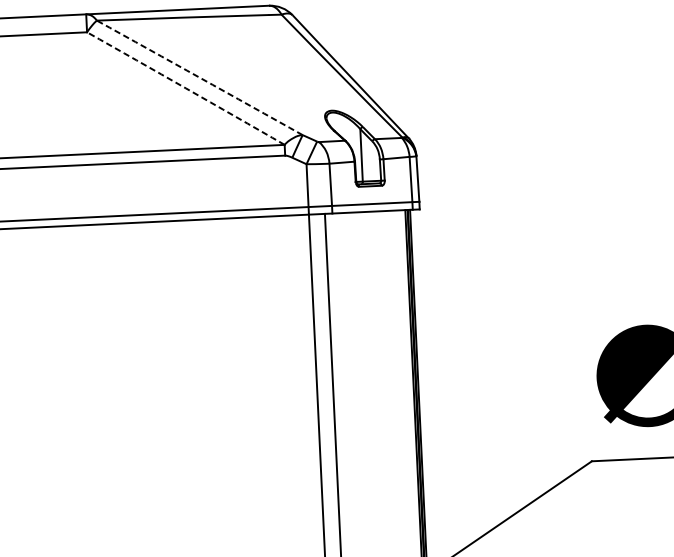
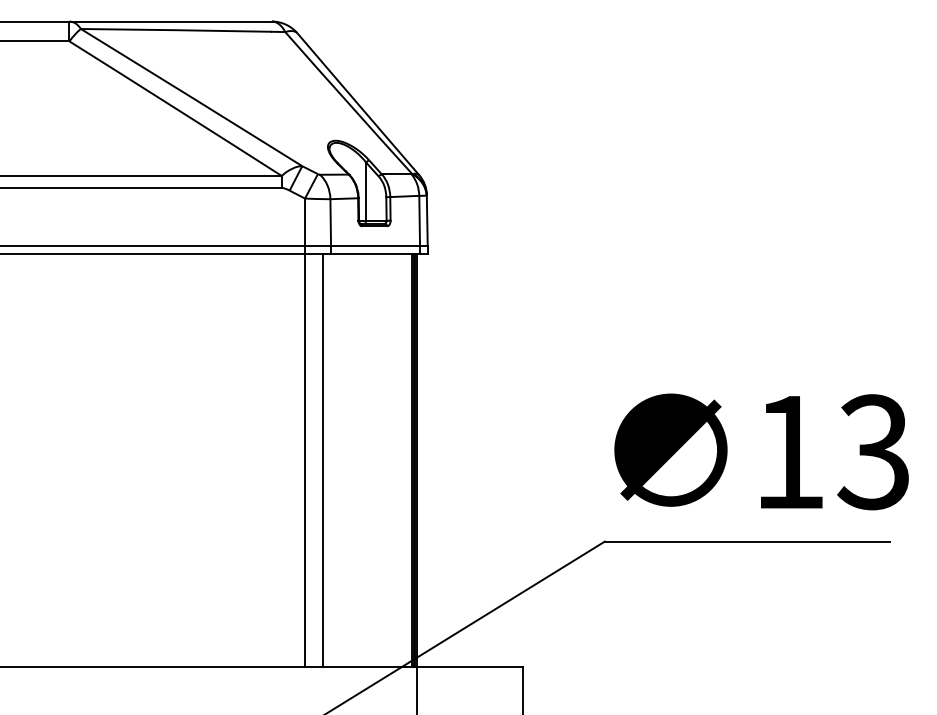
arc: (199, 77) -> (191, 97), dashed -> solid
arc: (185, 88) -> (175, 108), dashed -> solid

